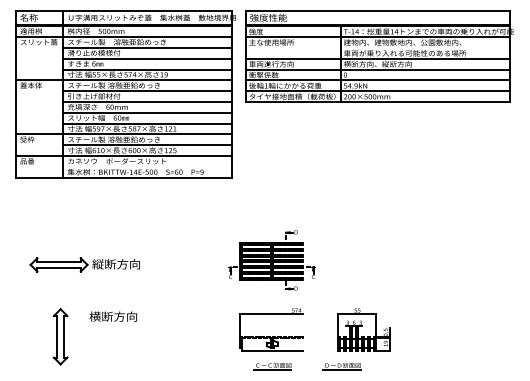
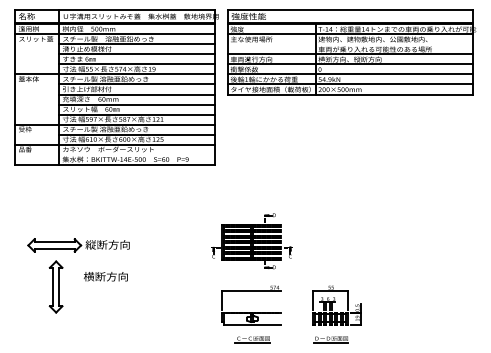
text: (112, 316) -> (105, 276), moved
part: (60, 336) -> (56, 286), moved
part: (341, 366) -> (330, 339), moved

